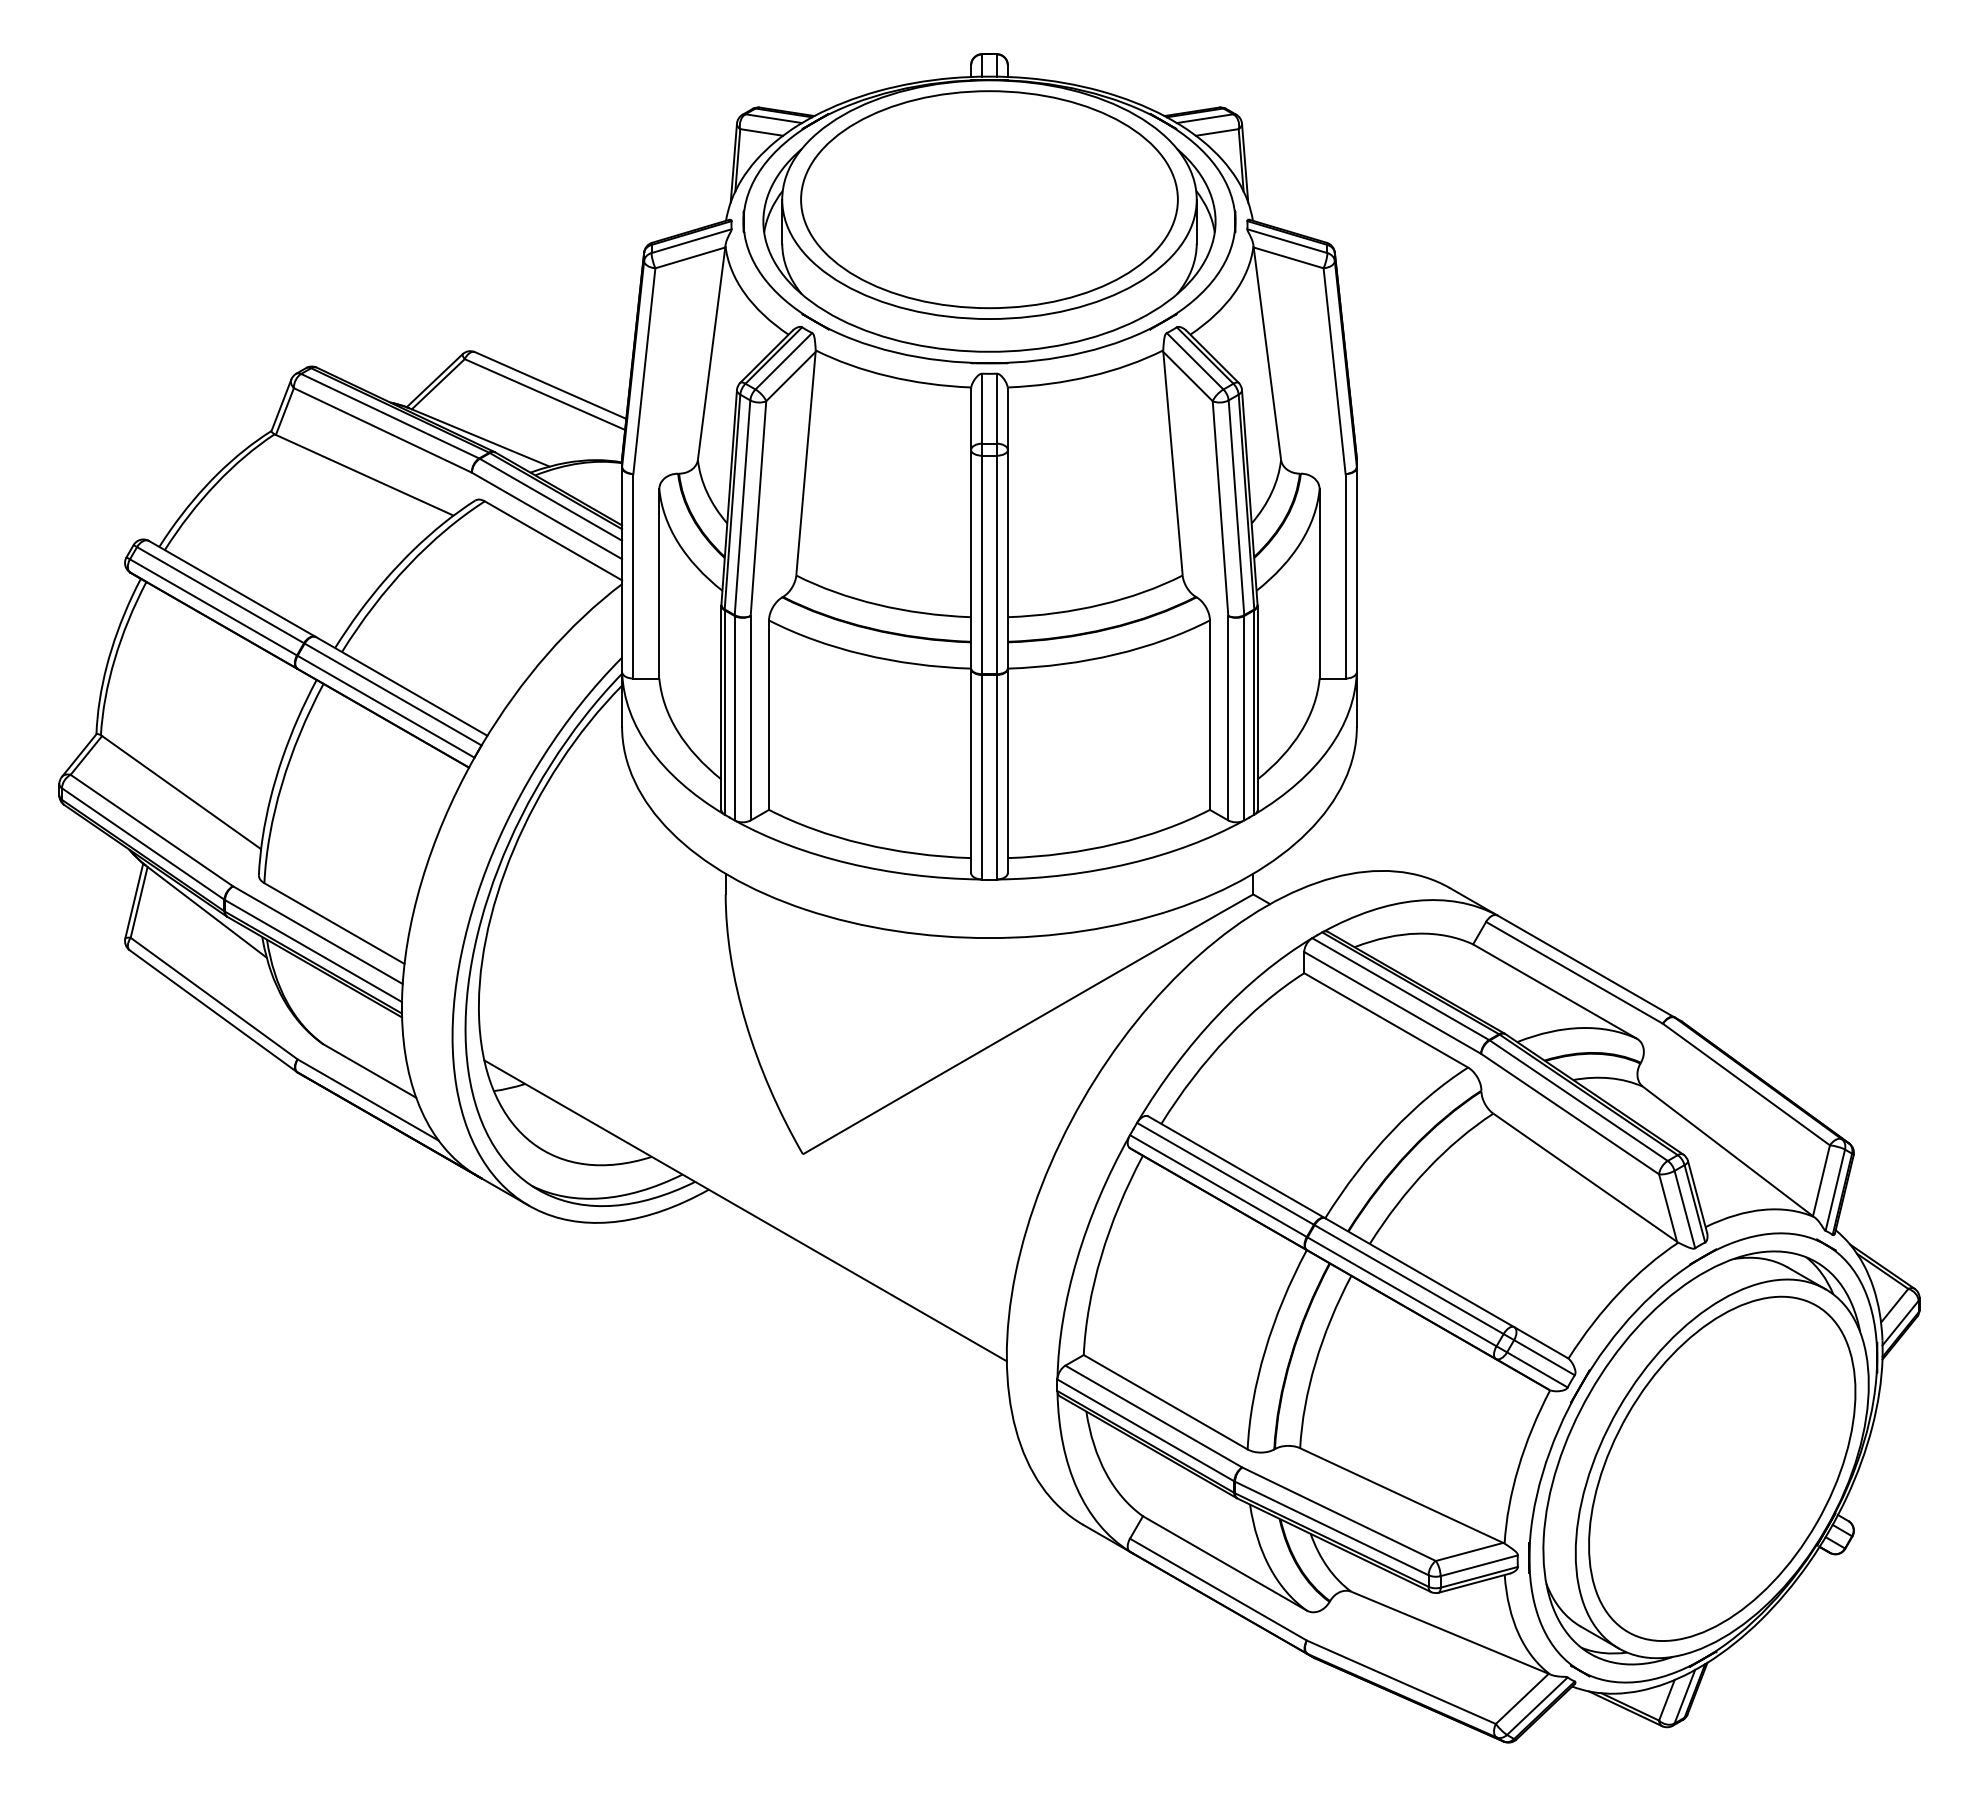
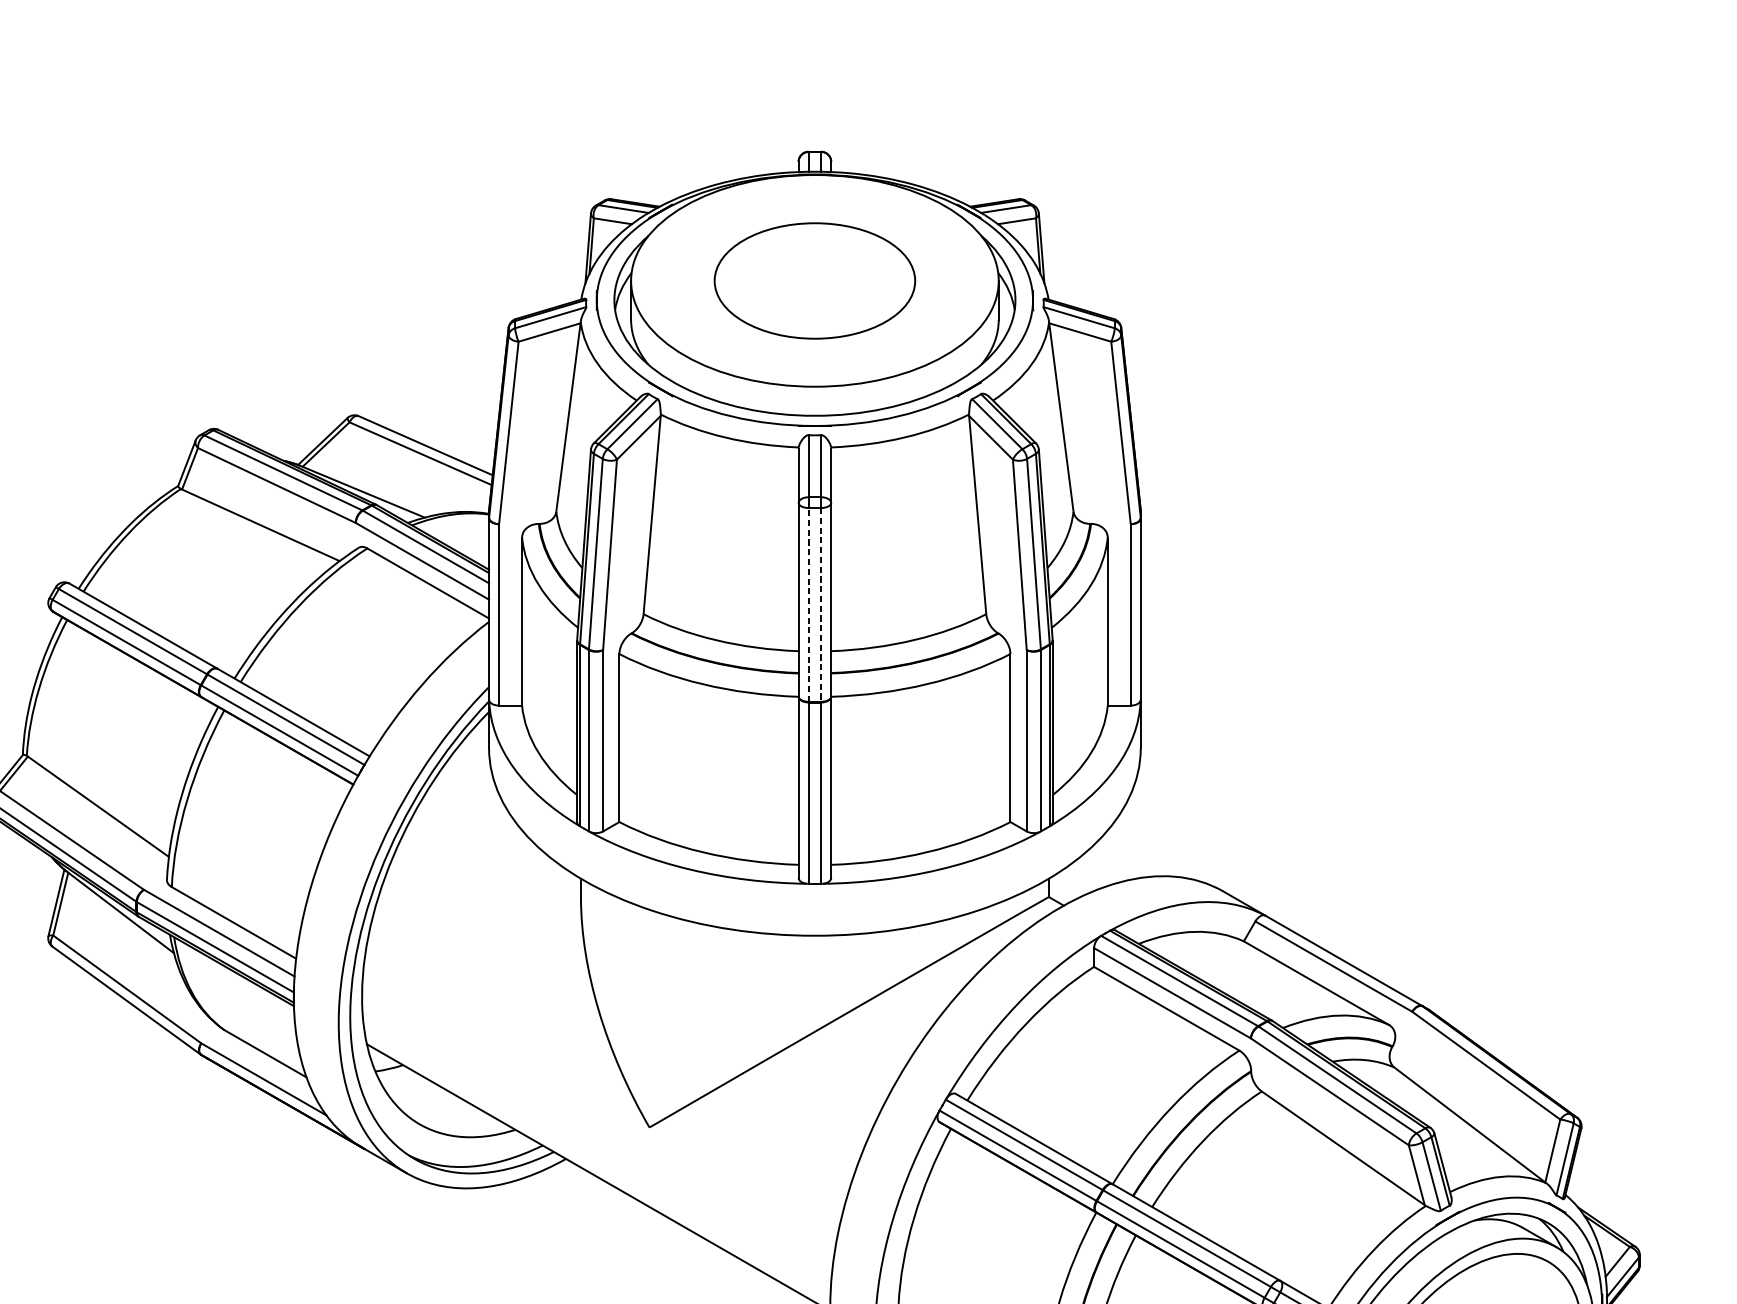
part: (989, 199) -> (814, 280), size x0.6
line: (982, 564) -> (808, 604), solid -> dashed
line: (996, 565) -> (821, 605), solid -> dashed

